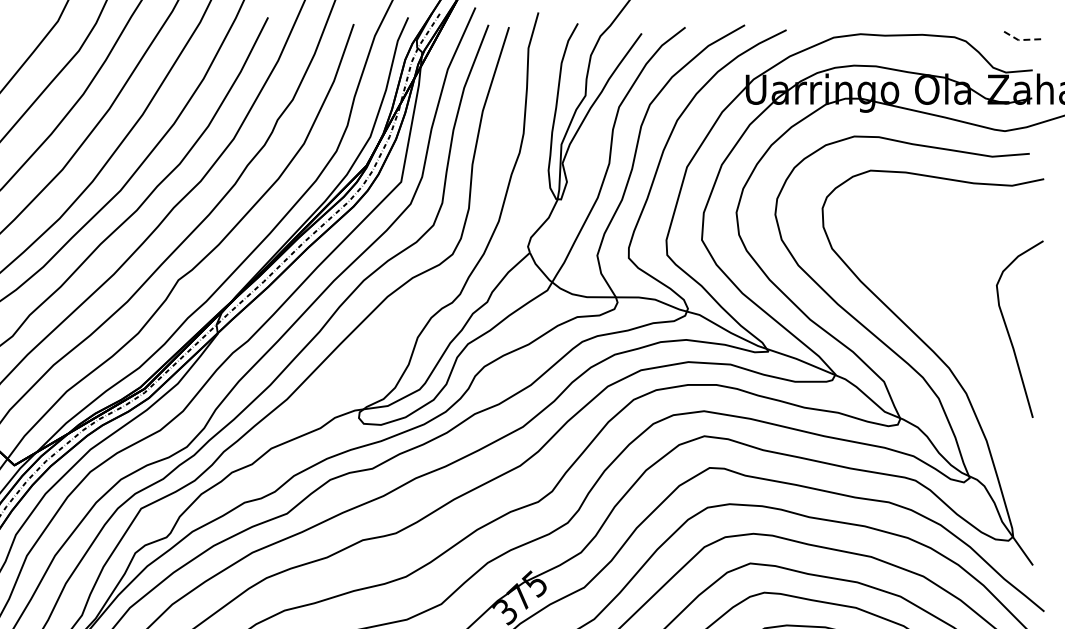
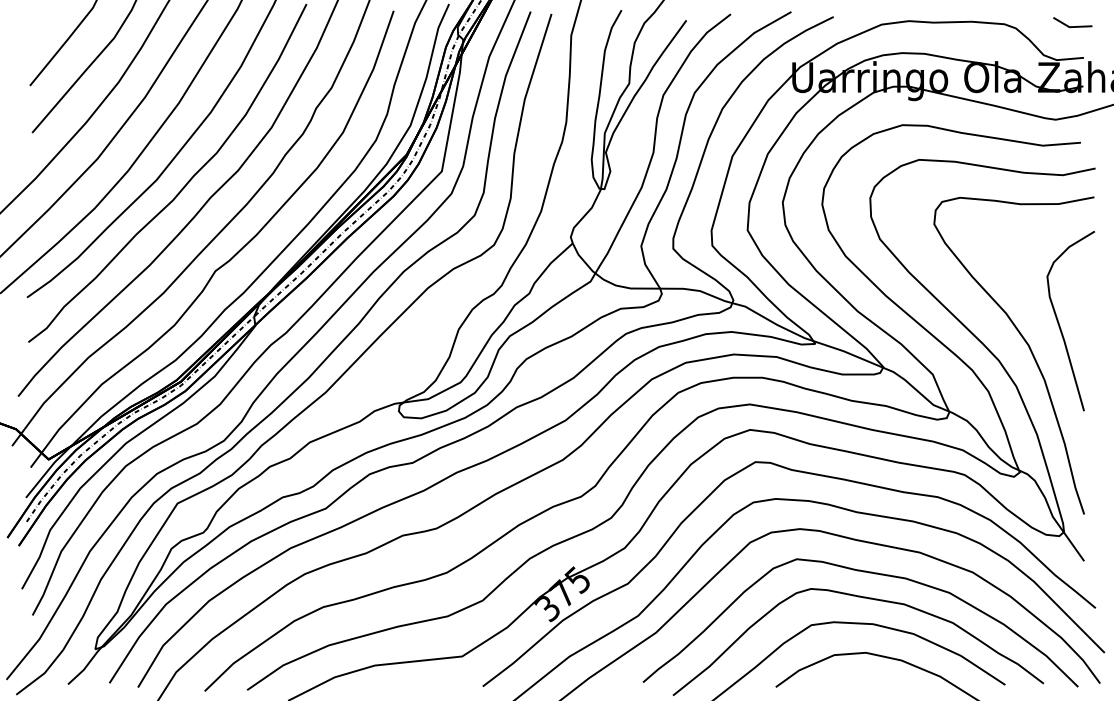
line: (1020, 40) -> (1071, 27), dashed -> solid
curve: (978, 355) -> (1028, 347), added

